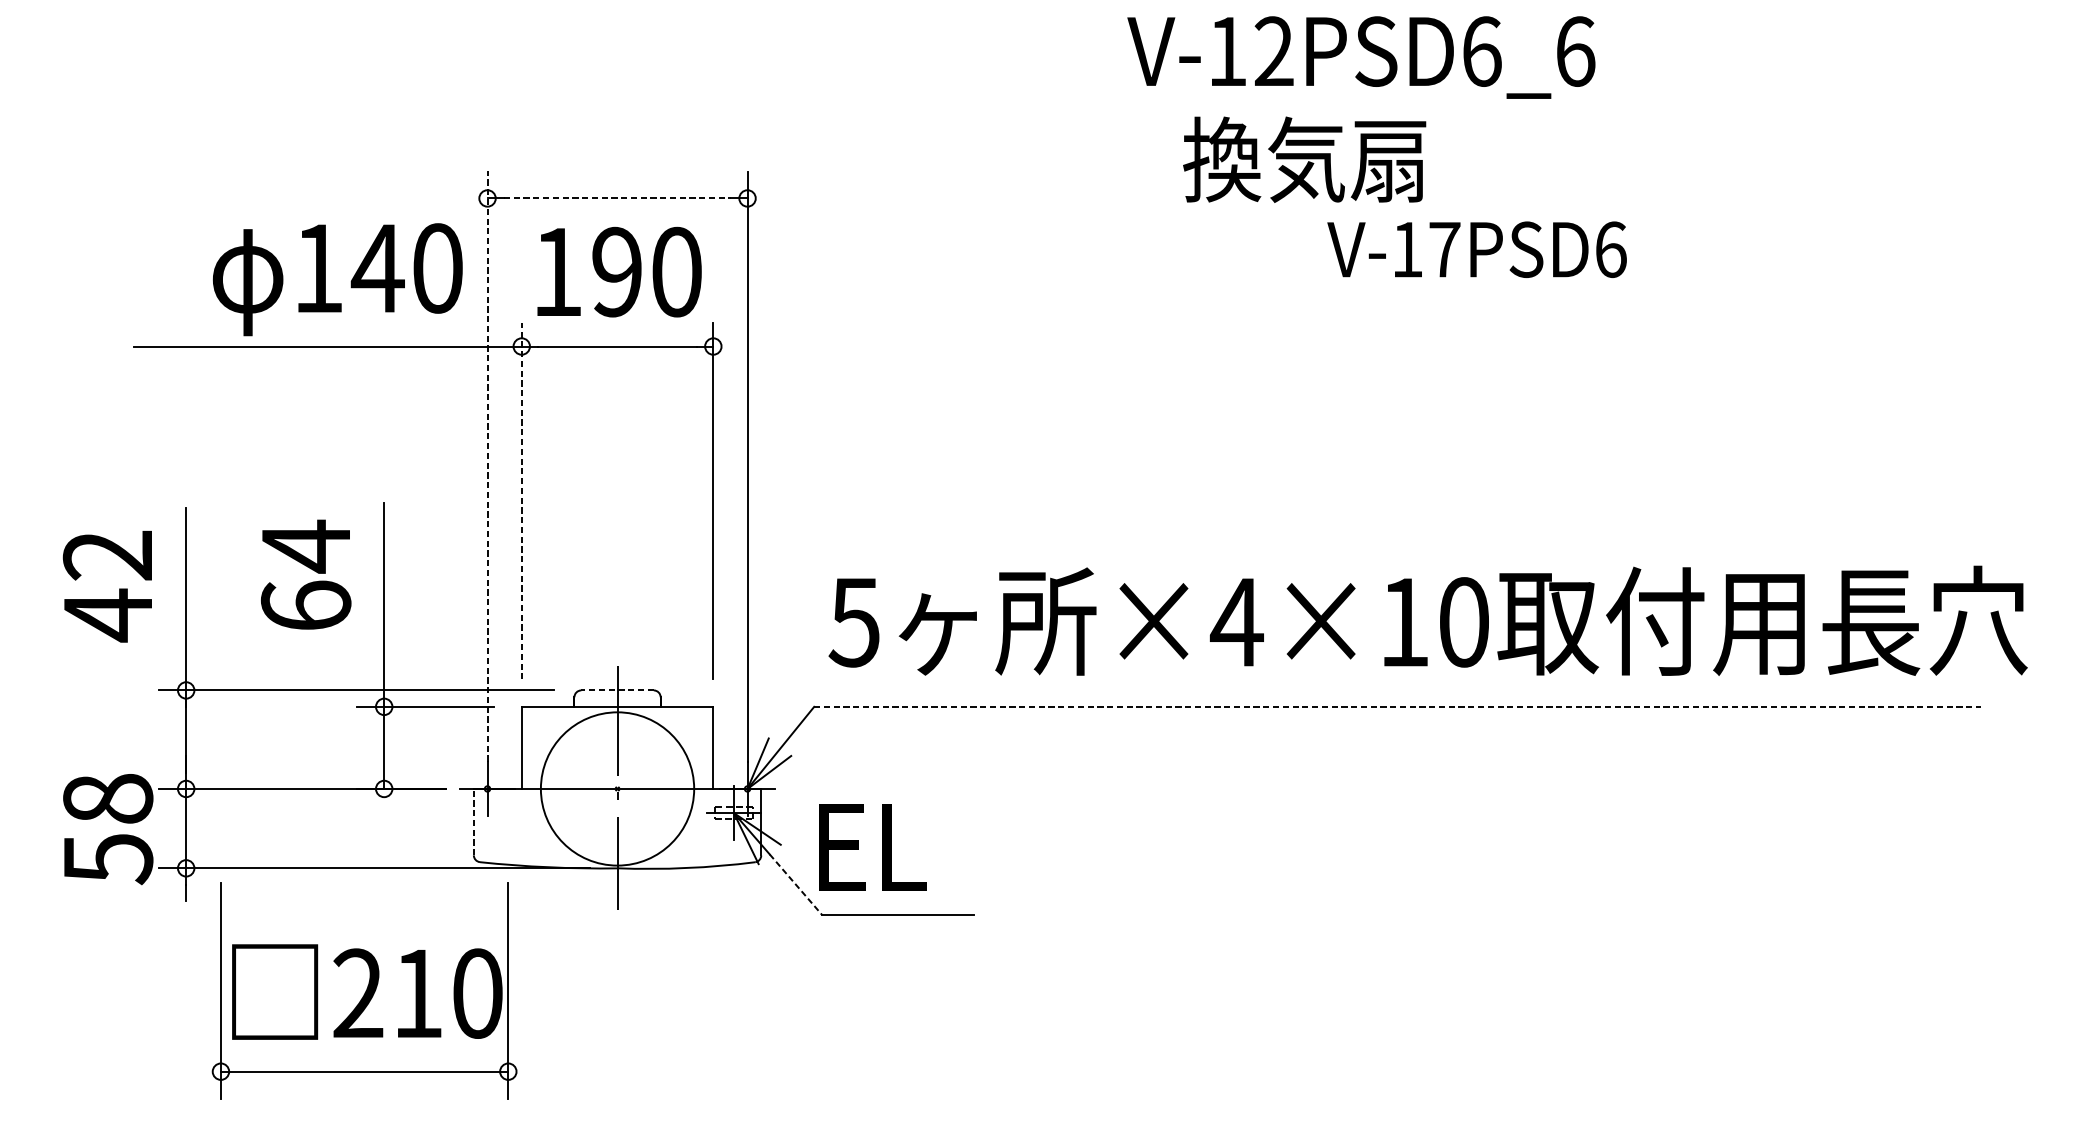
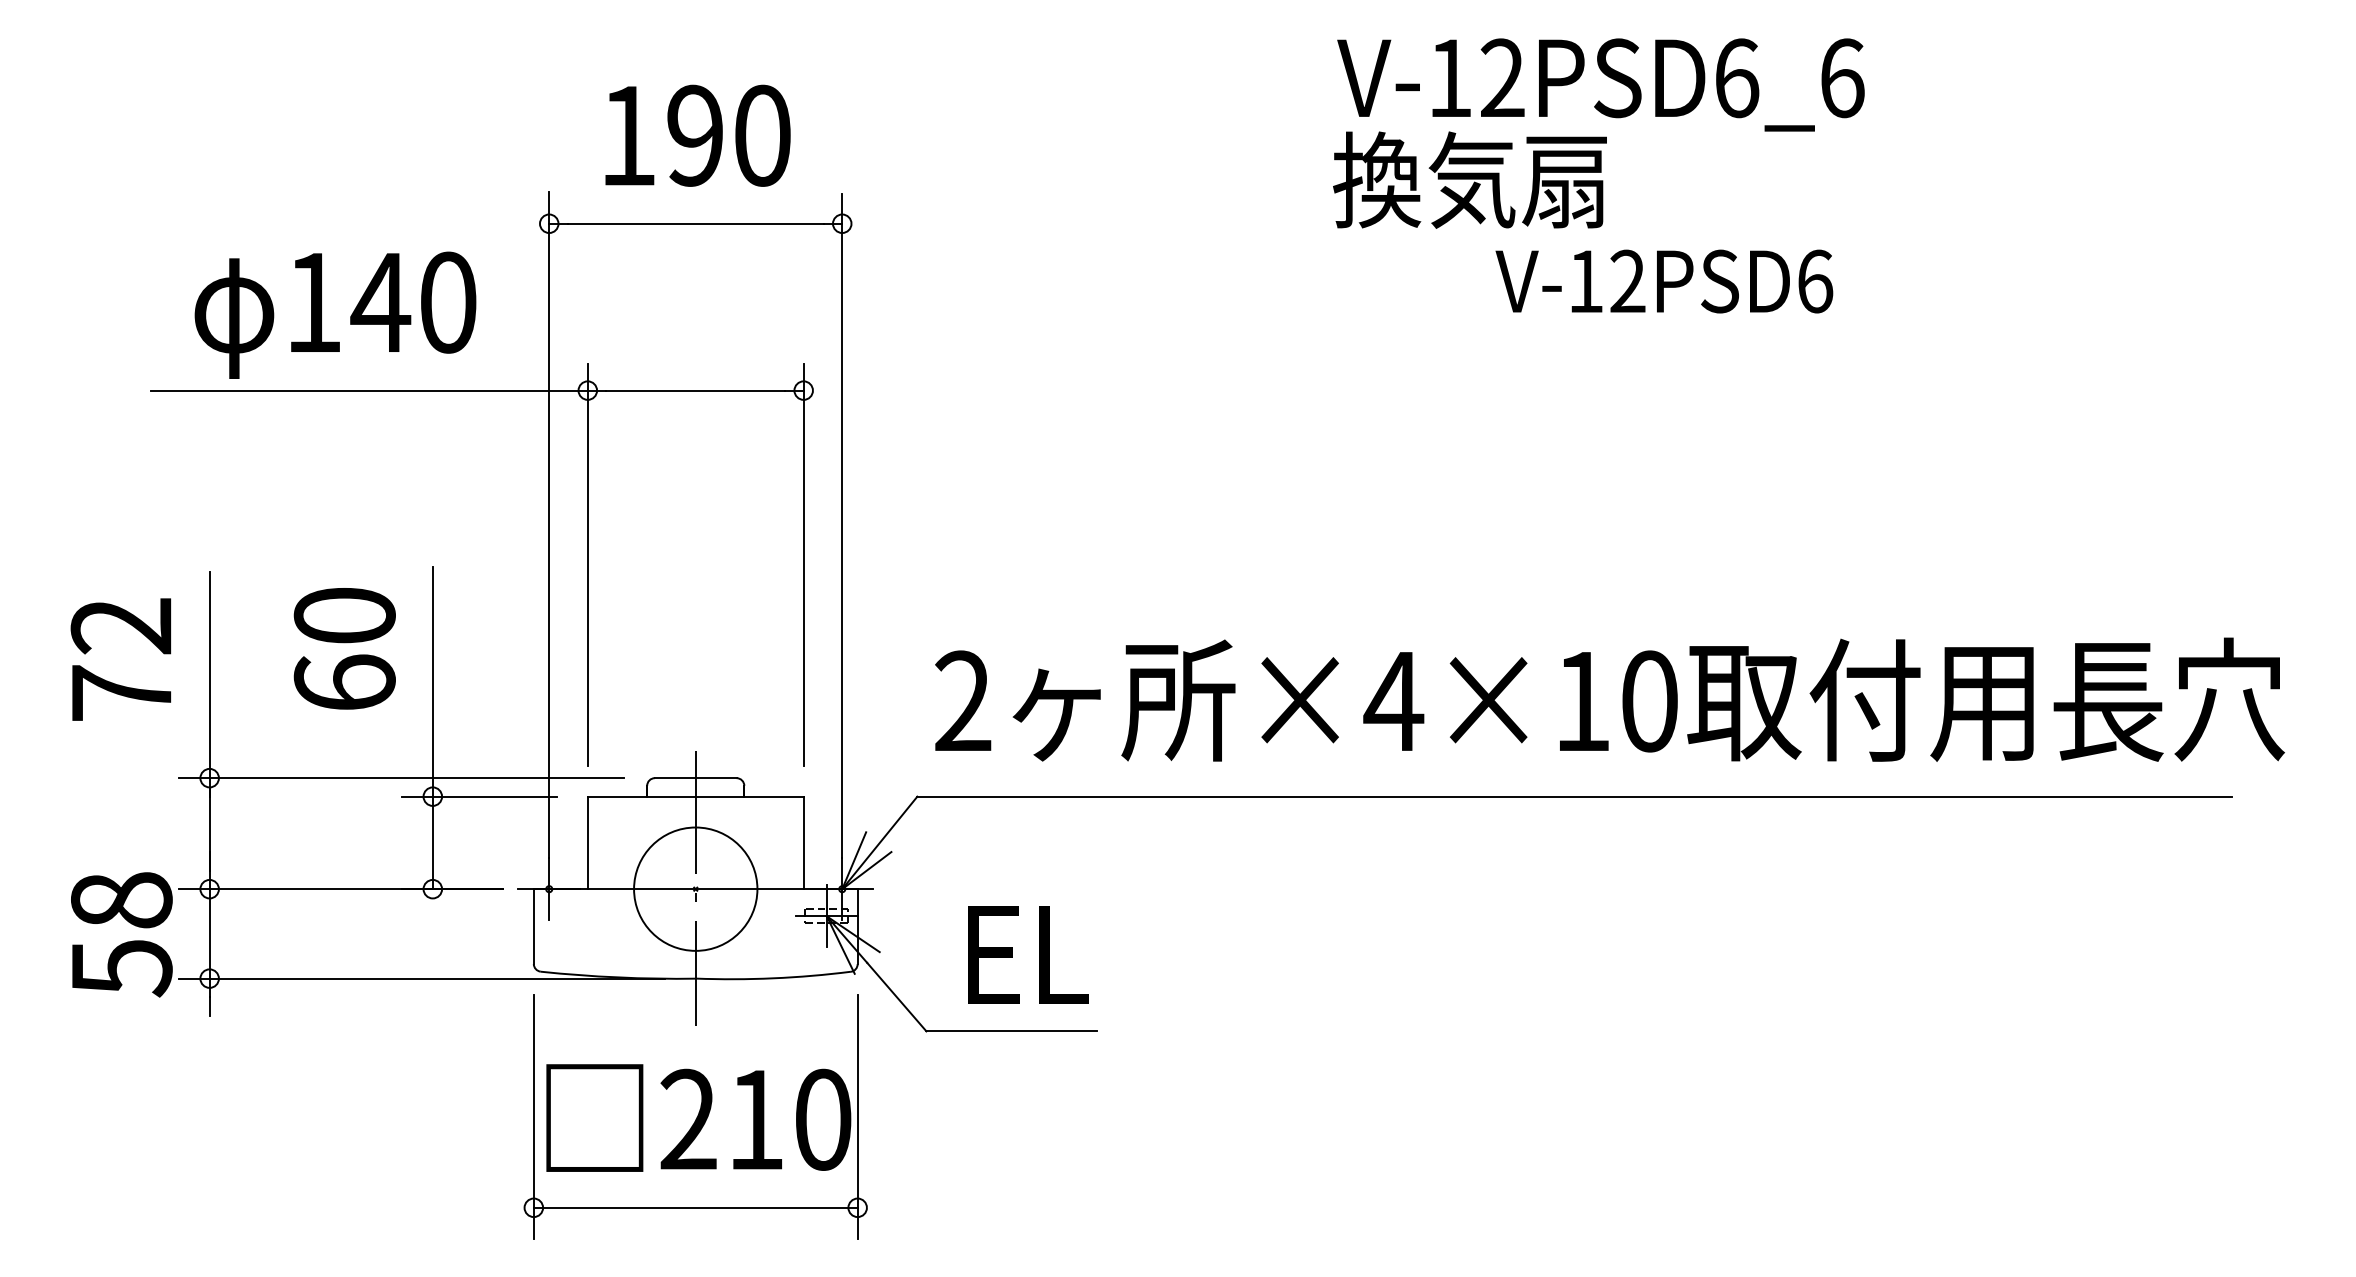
text: (1360, 57) -> (1600, 84), moved
line: (617, 198) -> (695, 223), dashed -> solid
text: (1444, 248) -> (1627, 280), V-17PSD6 -> V-12PSD6
text: (619, 271) -> (697, 135), moved
text: (337, 278) -> (335, 314), moved
line: (487, 466) -> (549, 525), dashed -> solid
line: (521, 500) -> (587, 564), dashed -> solid
text: (305, 546) -> (344, 615), 64 -> 60
text: (107, 615) -> (121, 693), 42 -> 72
text: (854, 622) -> (962, 701), 5 -> 2
line: (617, 690) -> (695, 778), dashed -> solid
line: (1398, 706) -> (1575, 796), dashed -> solid
circle: (617, 788) -> (695, 888), size x0.71
line: (473, 822) -> (533, 926), dashed -> solid
text: (872, 846) -> (1028, 954), moved
line: (796, 885) -> (897, 997), dashed -> solid
part: (364, 990) -> (695, 1116), moved

